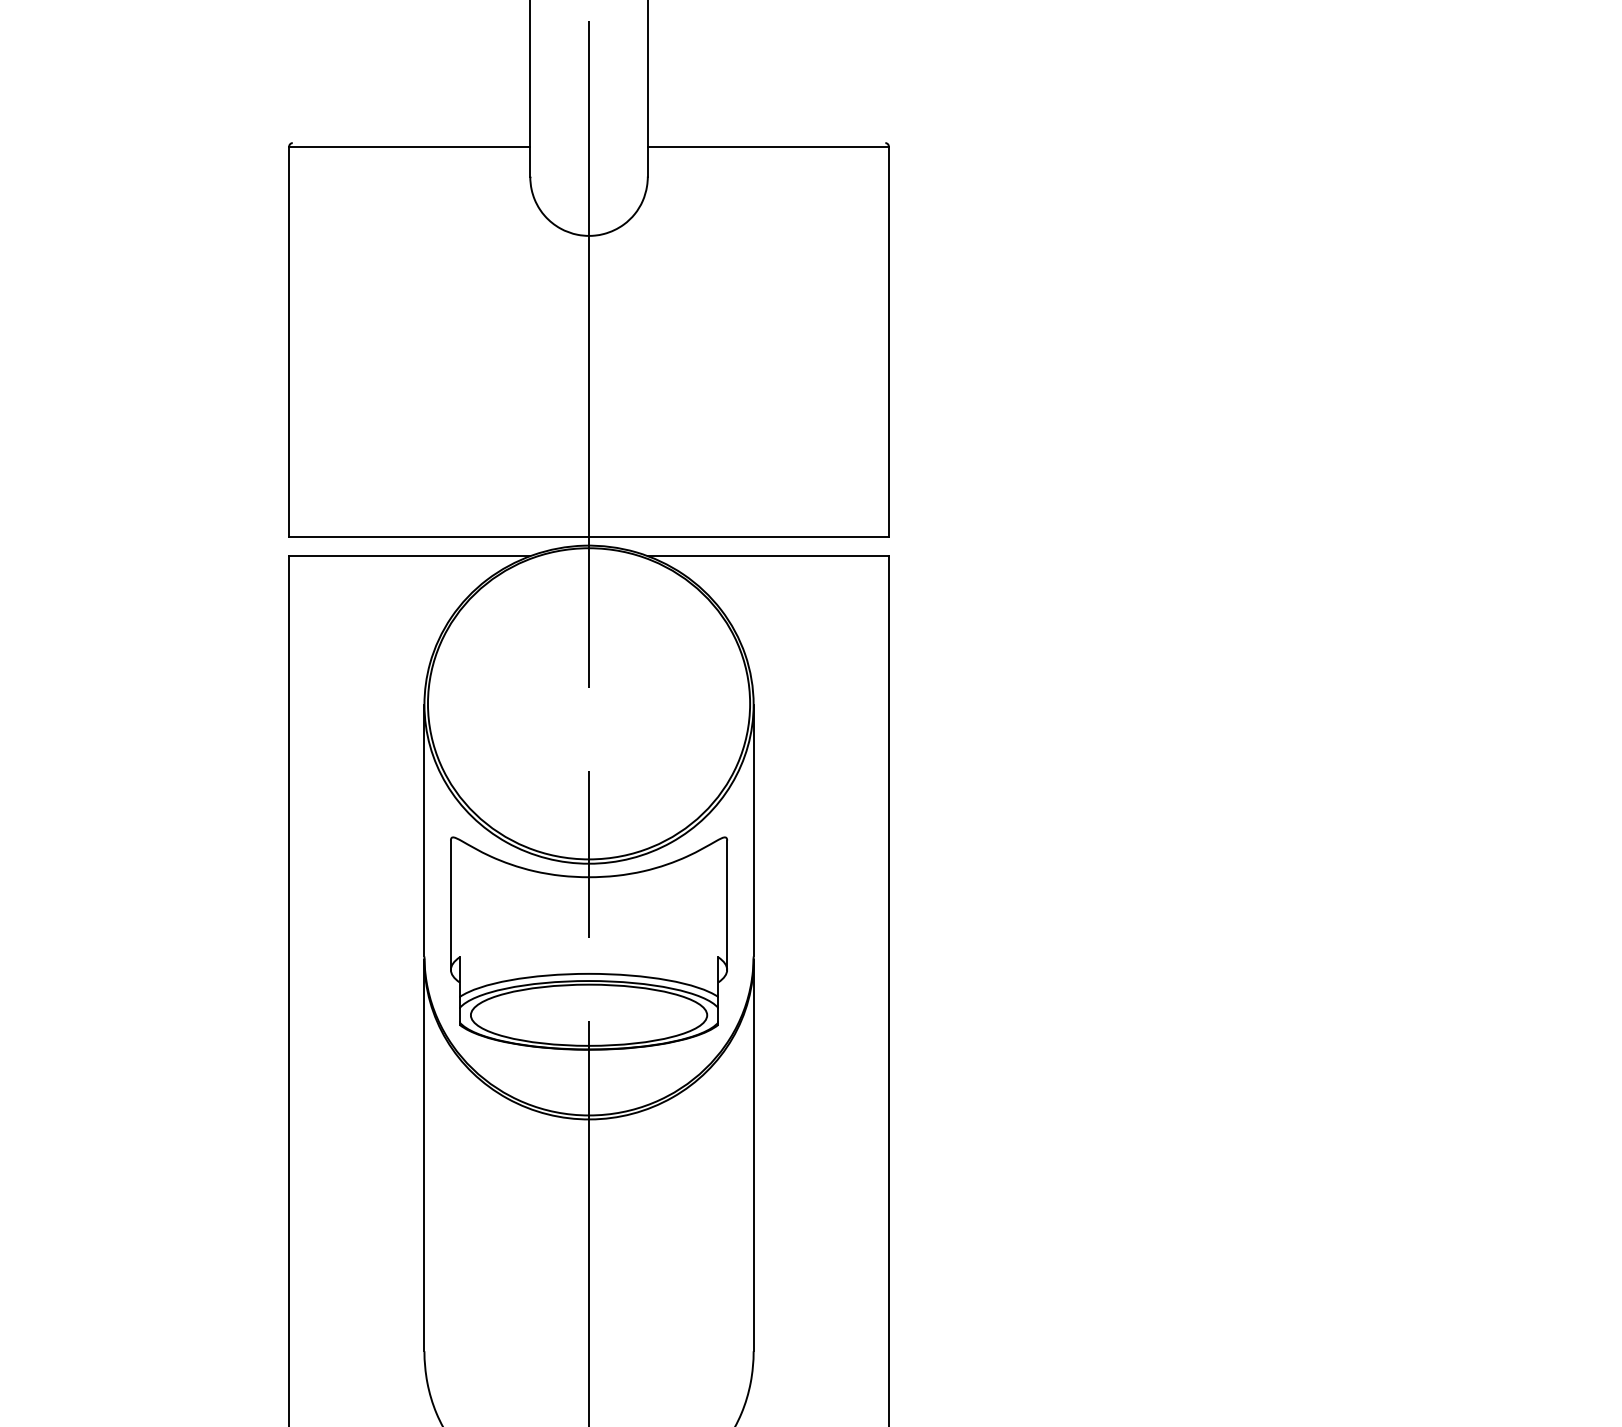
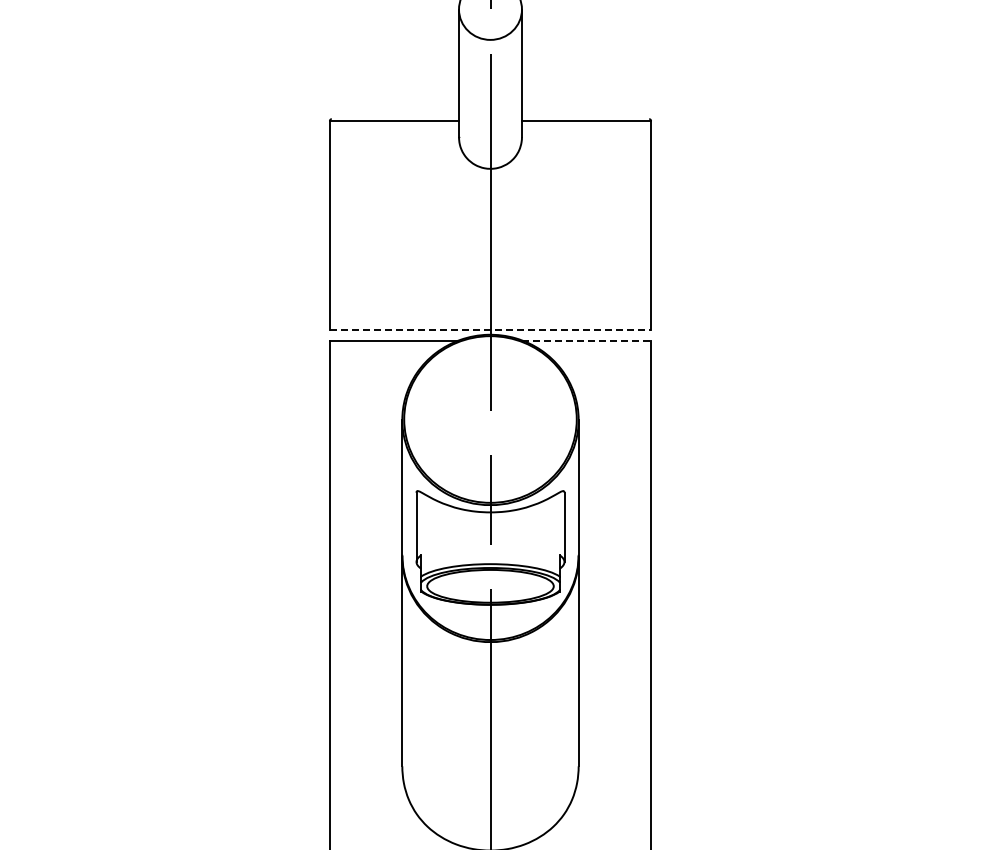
line: (589, 537) -> (490, 330), solid -> dashed
line: (770, 556) -> (587, 340), solid -> dashed

